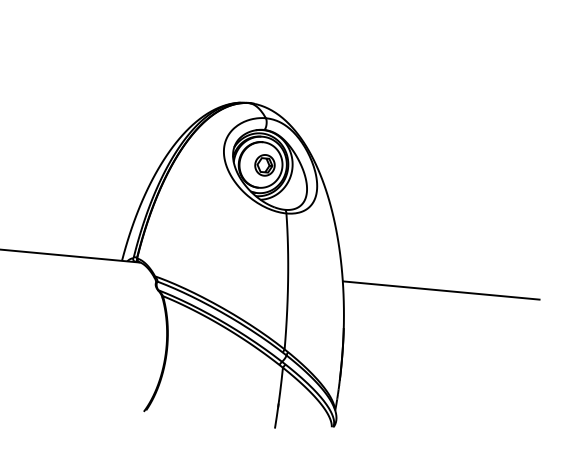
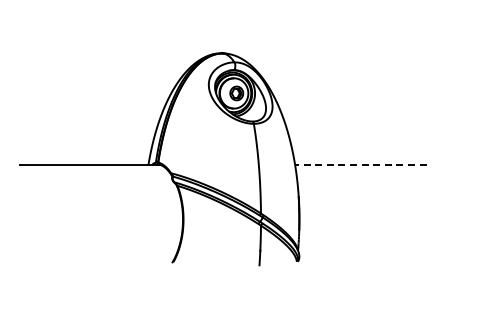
line: (441, 291) -> (360, 165), solid -> dashed

